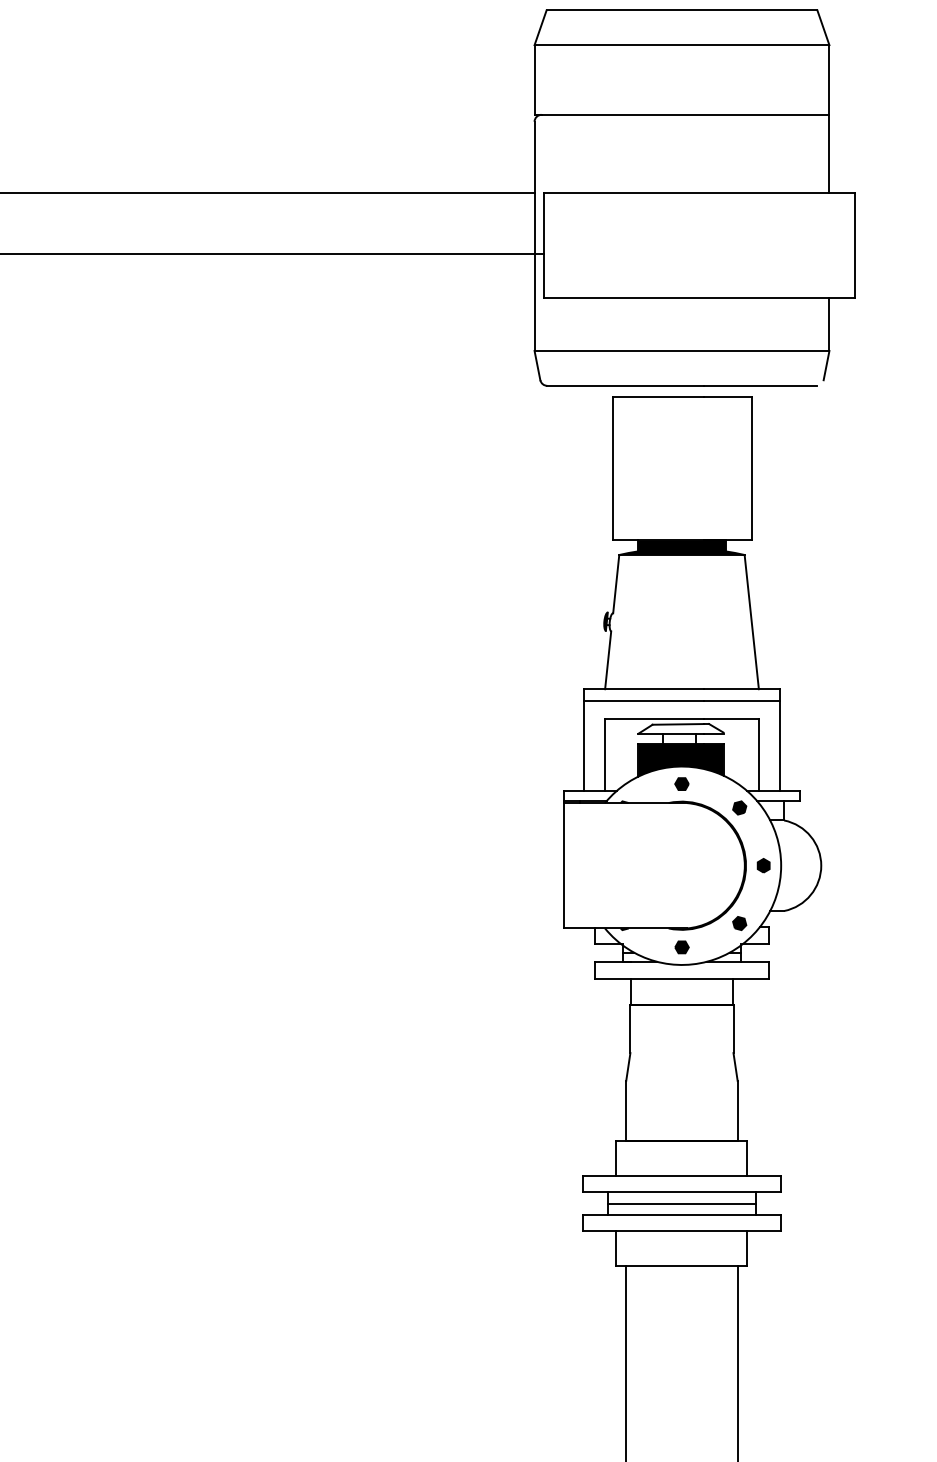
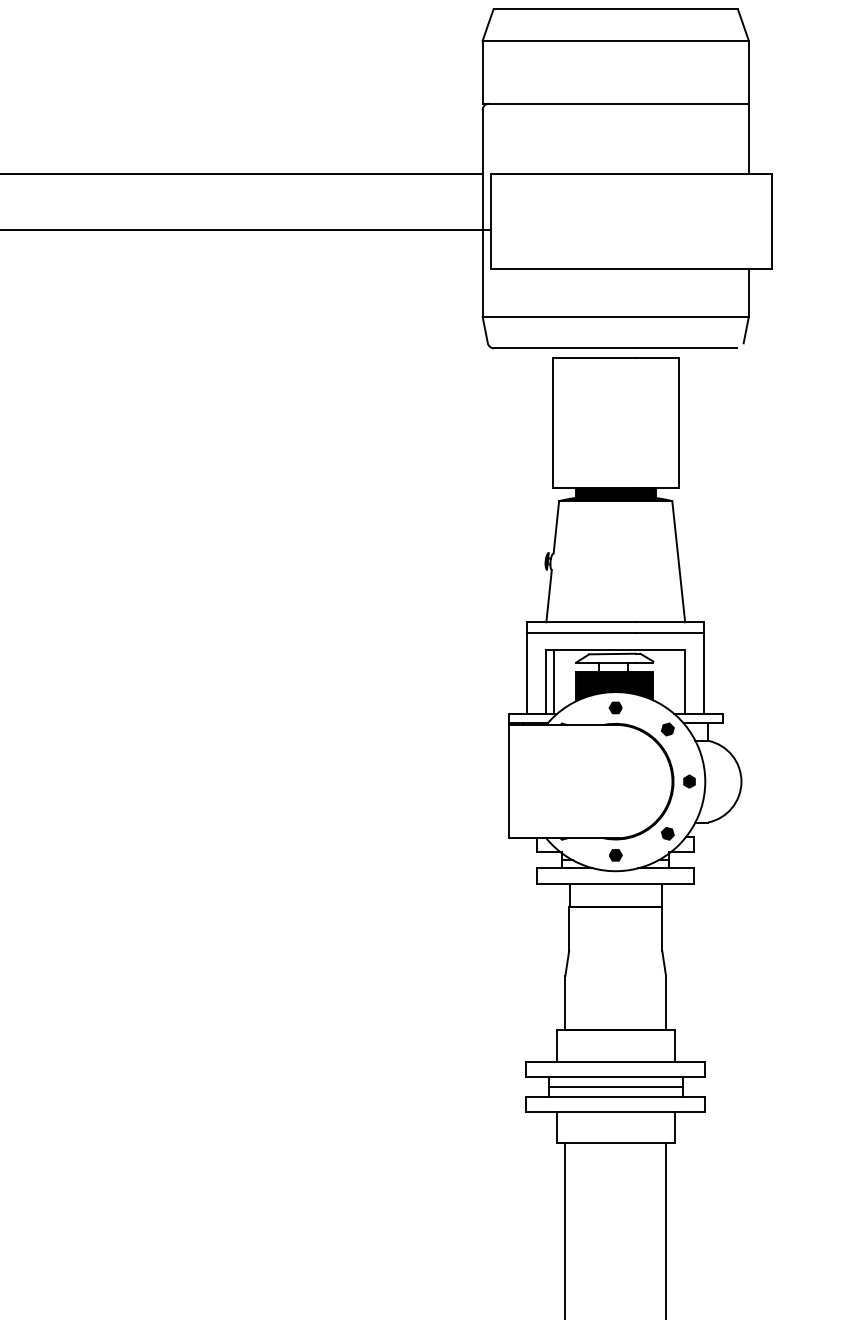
line: (613, 754) -> (553, 681), added

